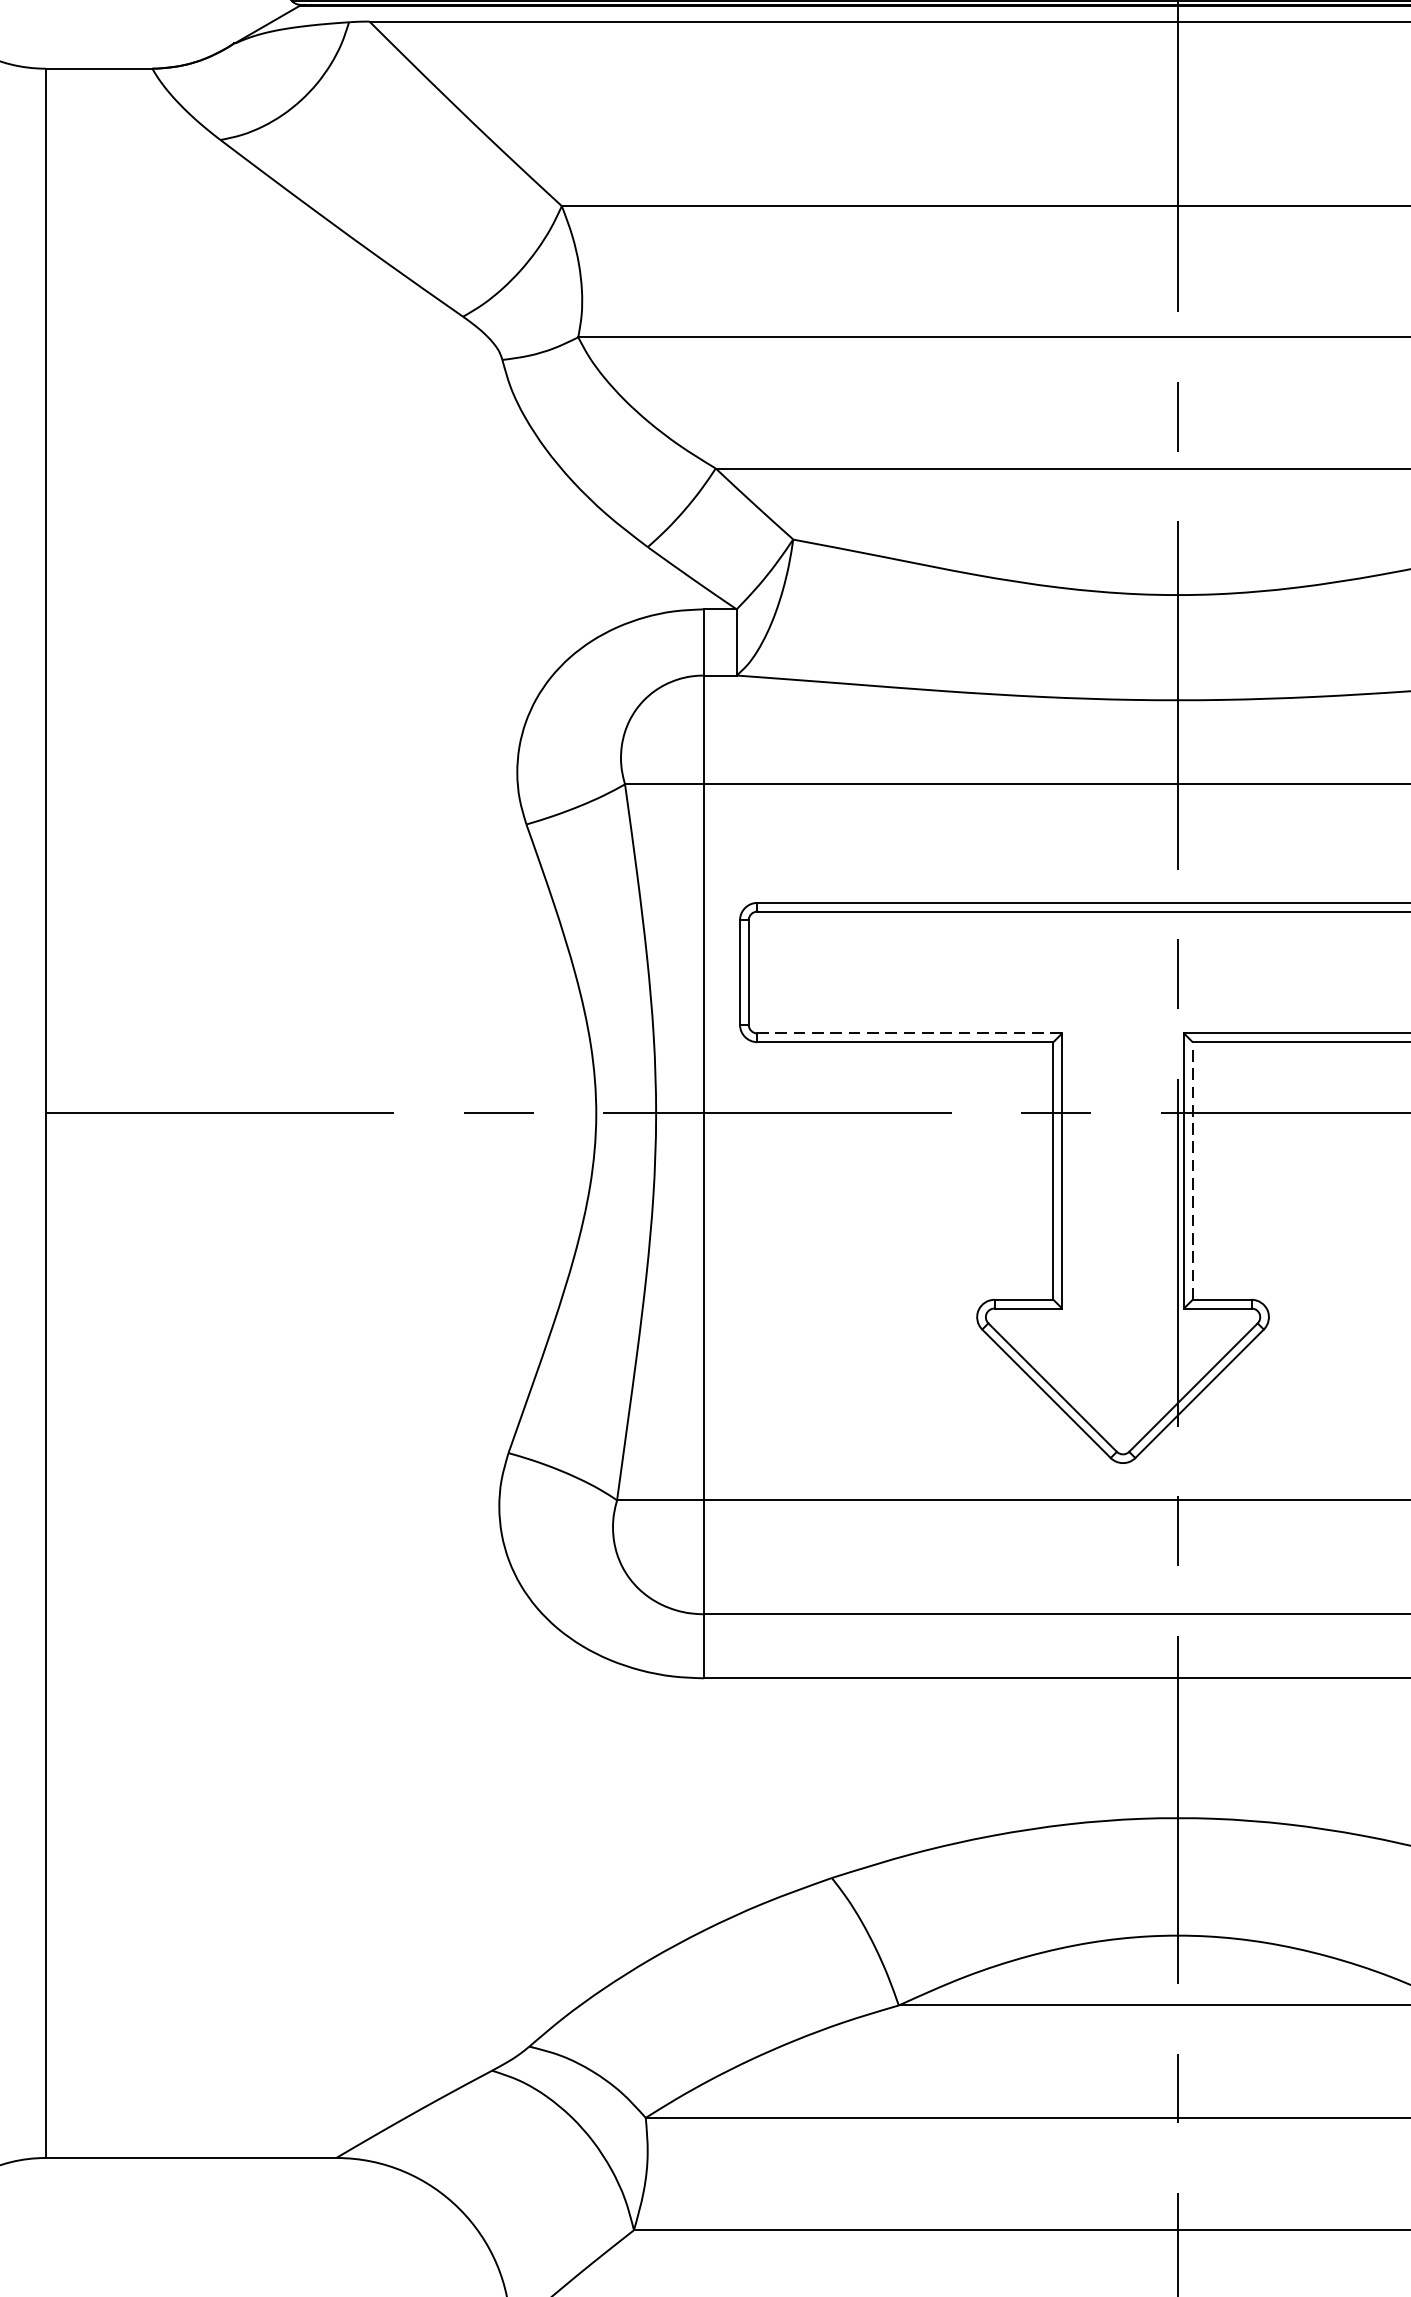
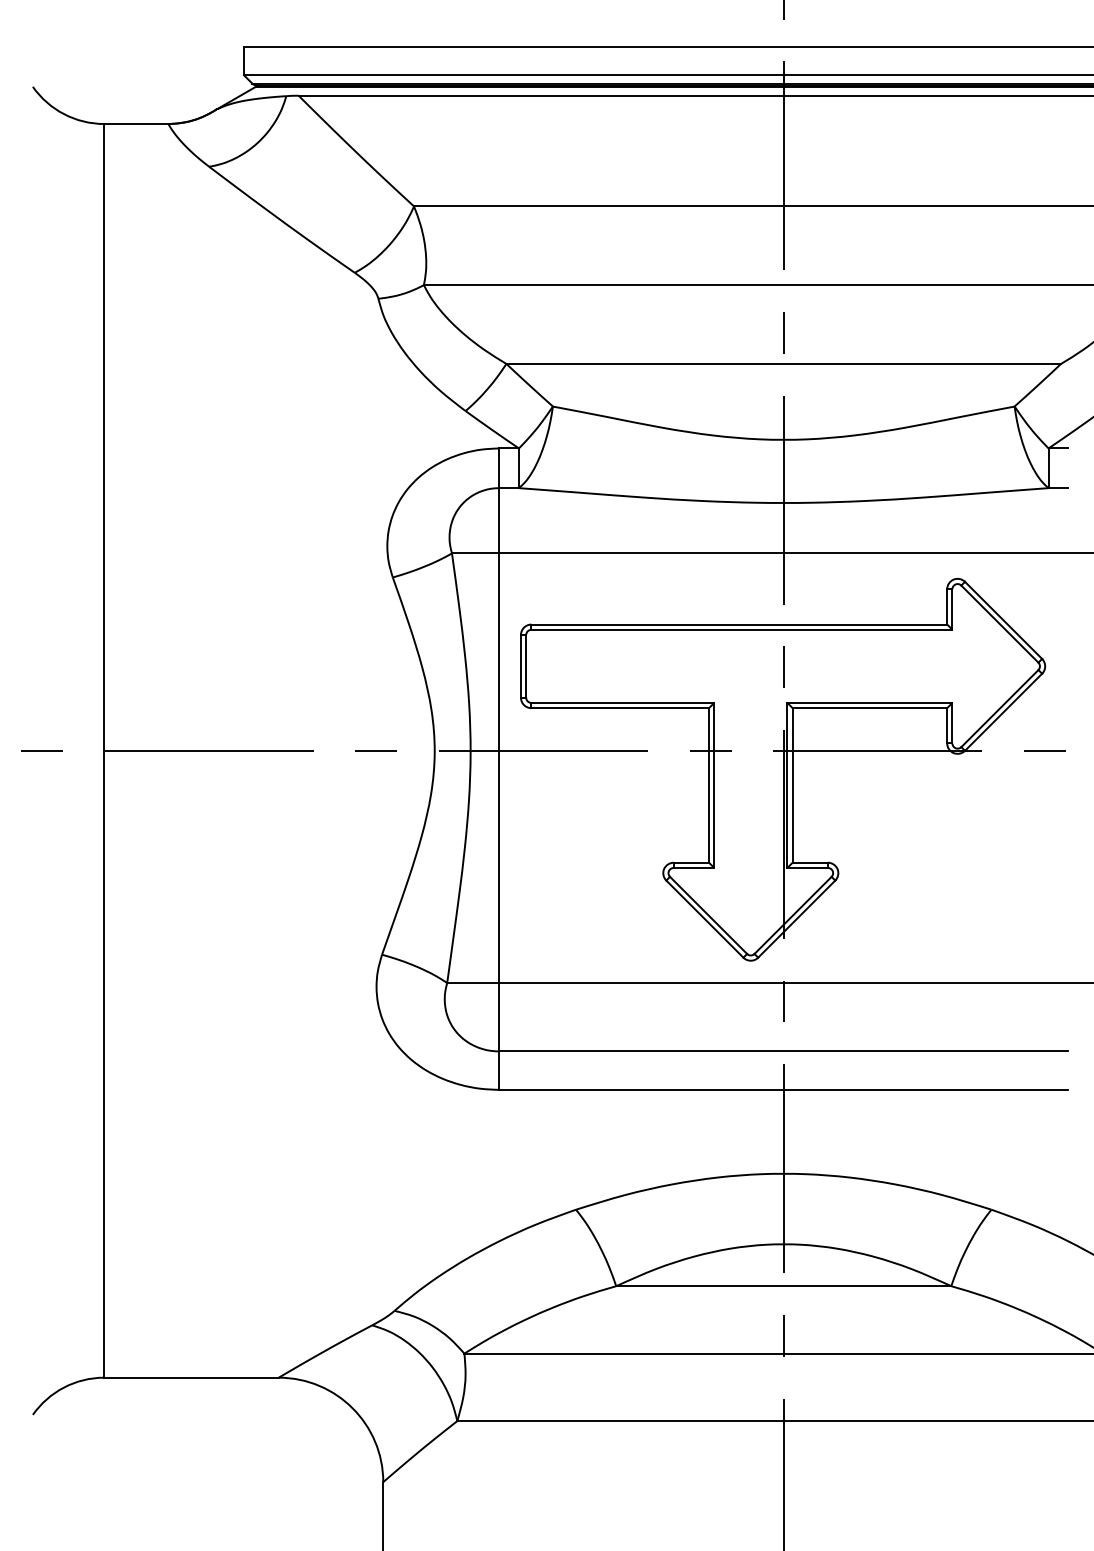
line: (909, 1032) -> (622, 702), dashed -> solid
line: (1192, 1169) -> (792, 784), dashed -> solid

